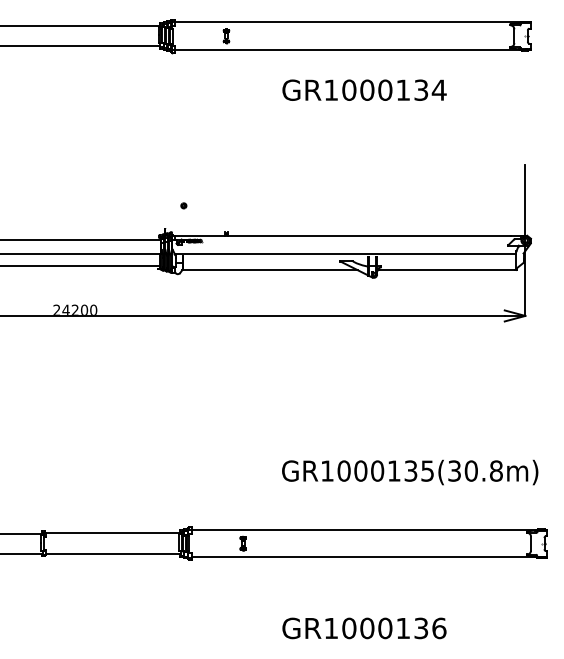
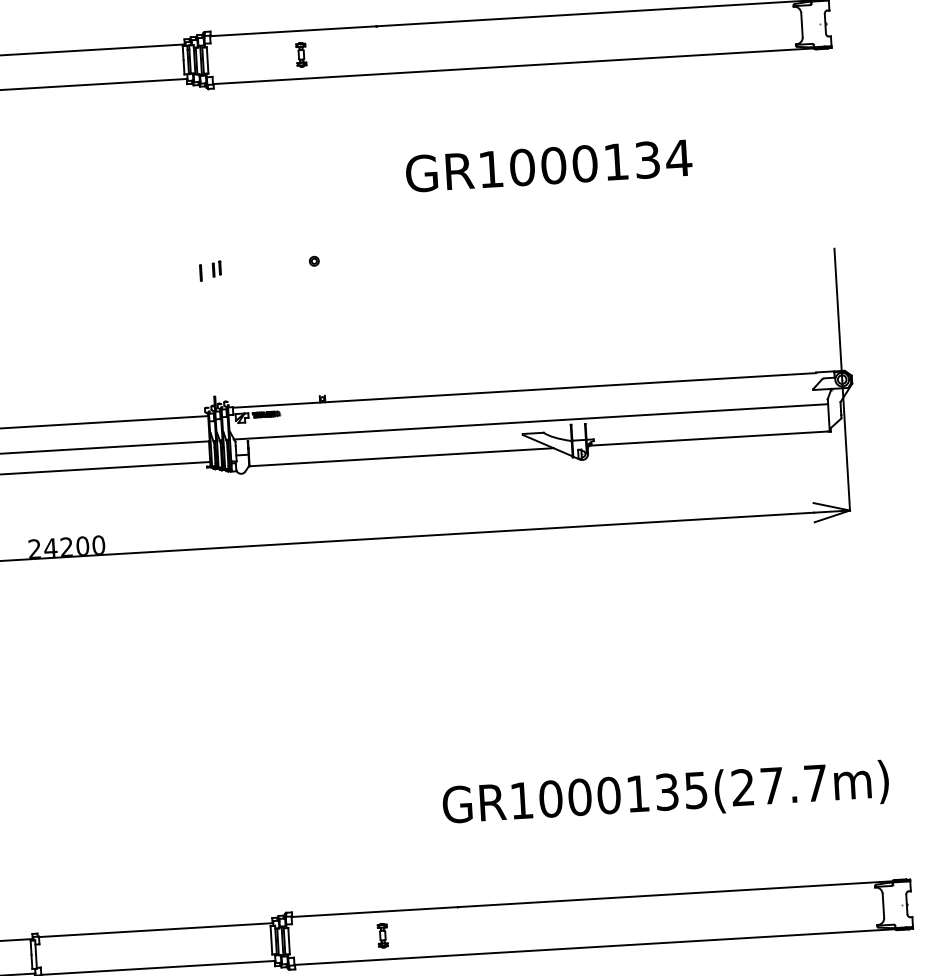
text: (364, 89) -> (548, 164), moved
part: (166, 156) -> (209, 270), added
part: (183, 205) -> (313, 260), moved
text: (475, 470) -> (779, 784), GR1000135(30.8m) -> GR1000135(27.7m)

